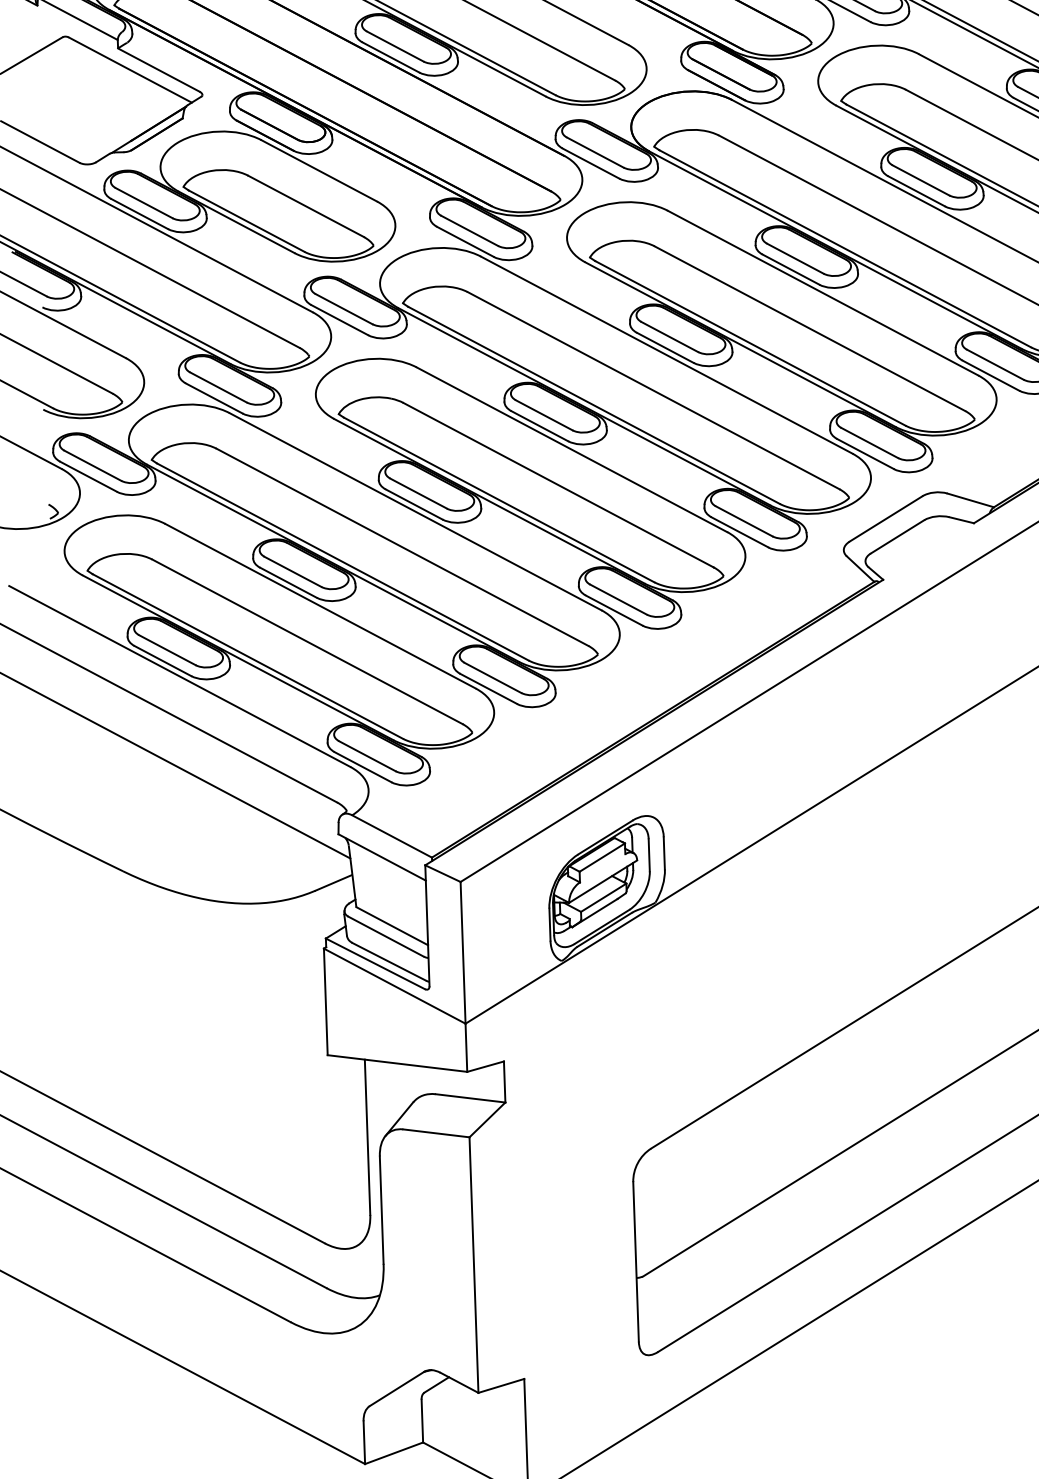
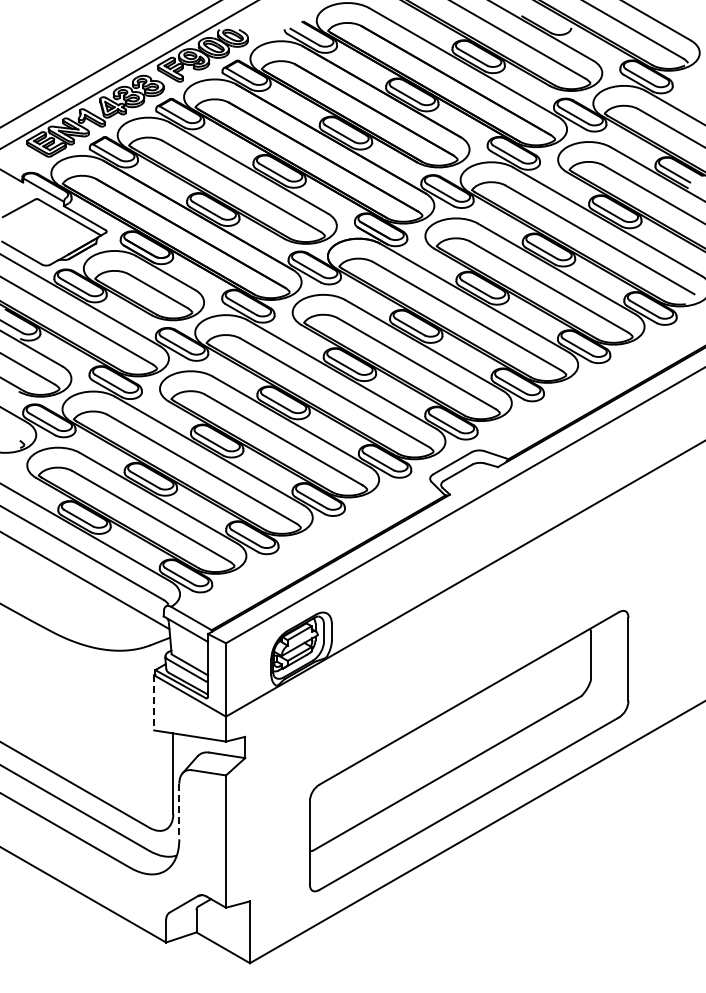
line: (326, 1001) -> (154, 702), solid -> dashed
line: (382, 1210) -> (179, 811), solid -> dashed

